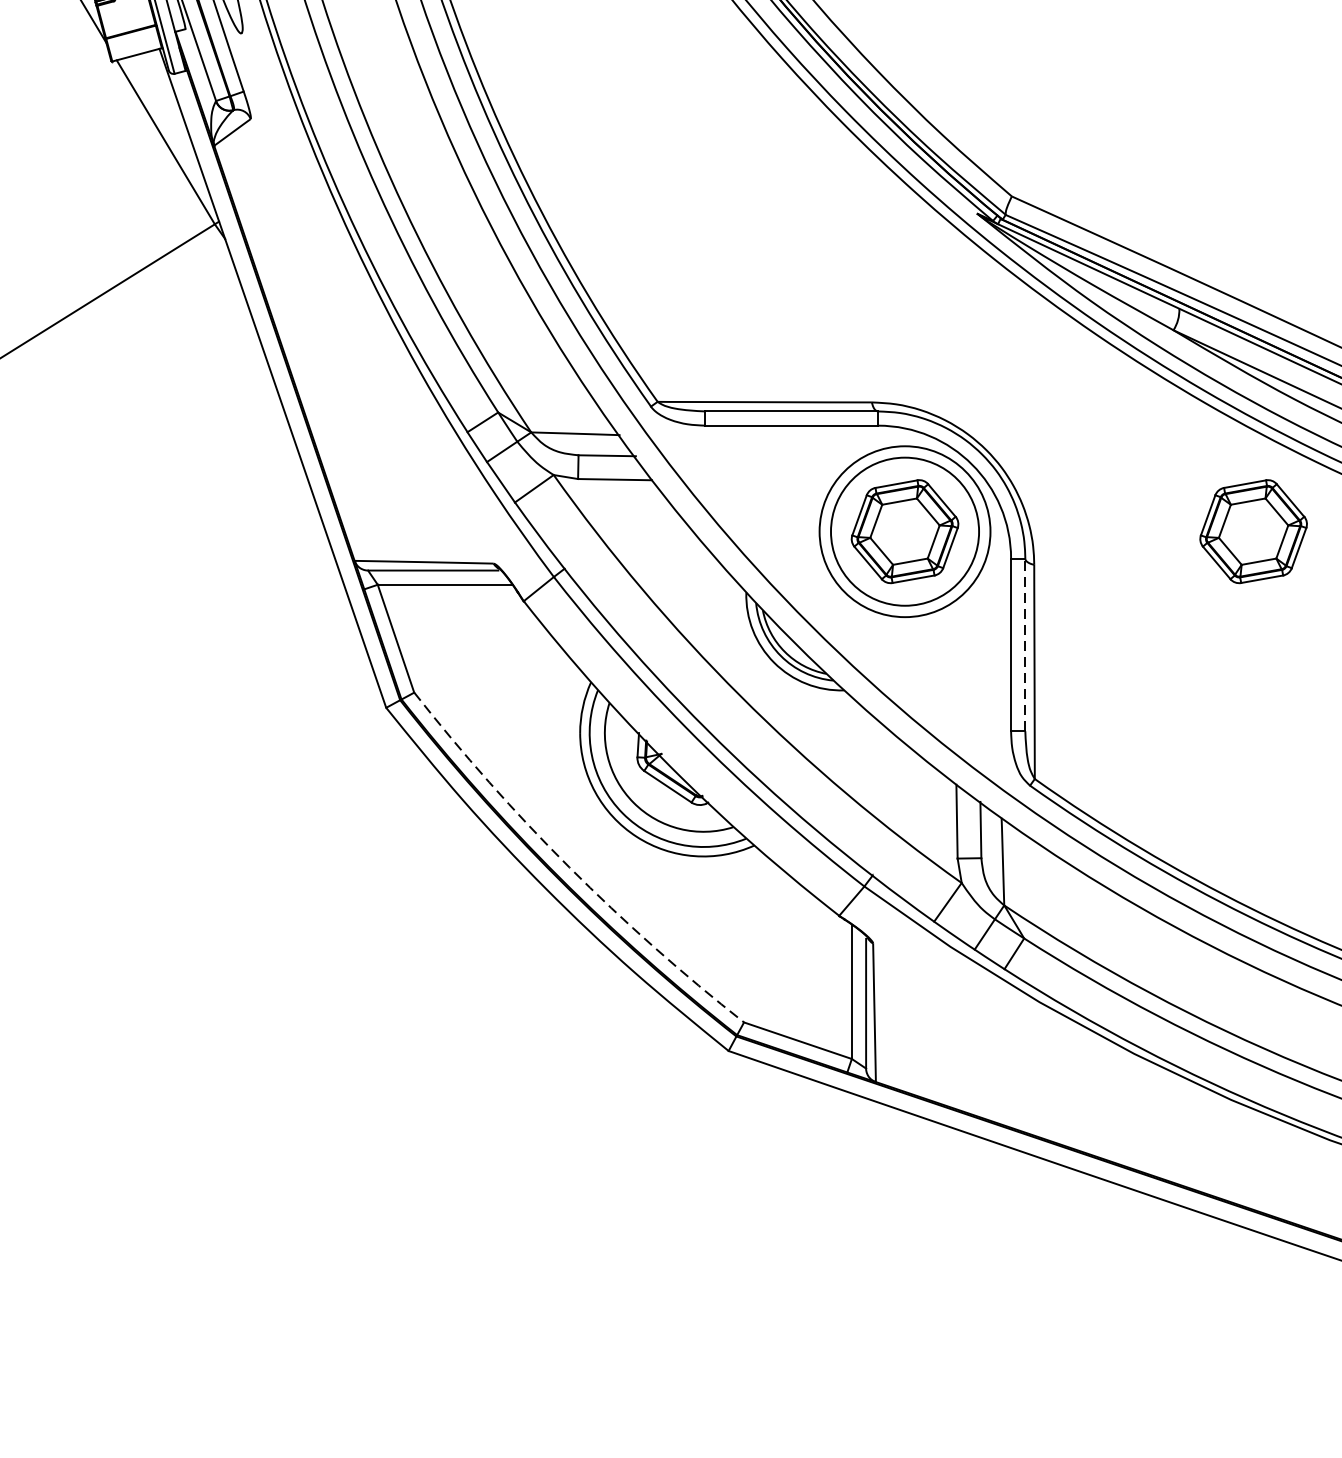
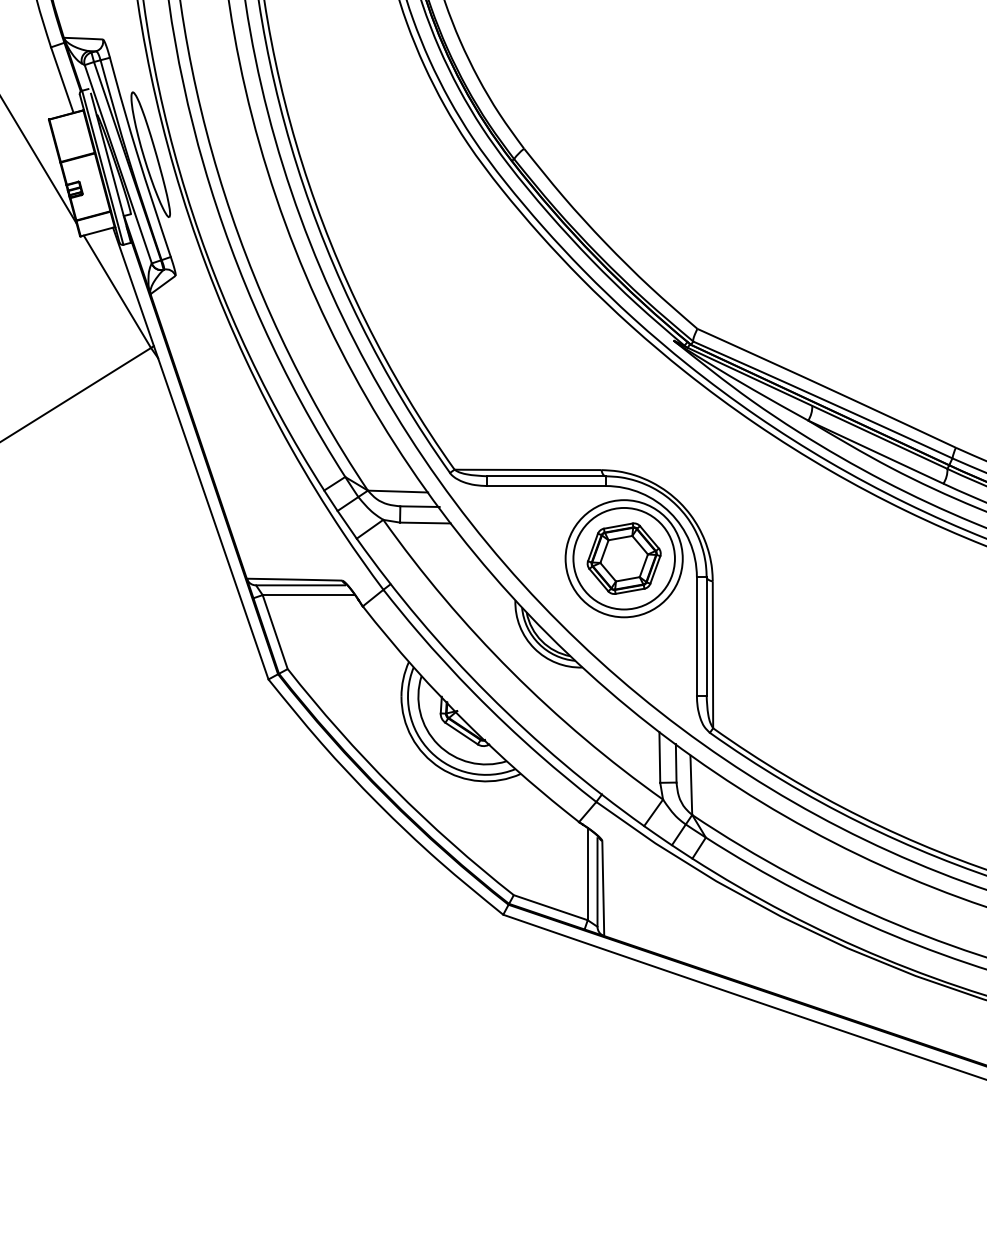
part: (1252, 531) -> (862, 558), removed
line: (1025, 643) -> (706, 635), dashed -> solid
arc: (570, 866) -> (394, 788), dashed -> solid

